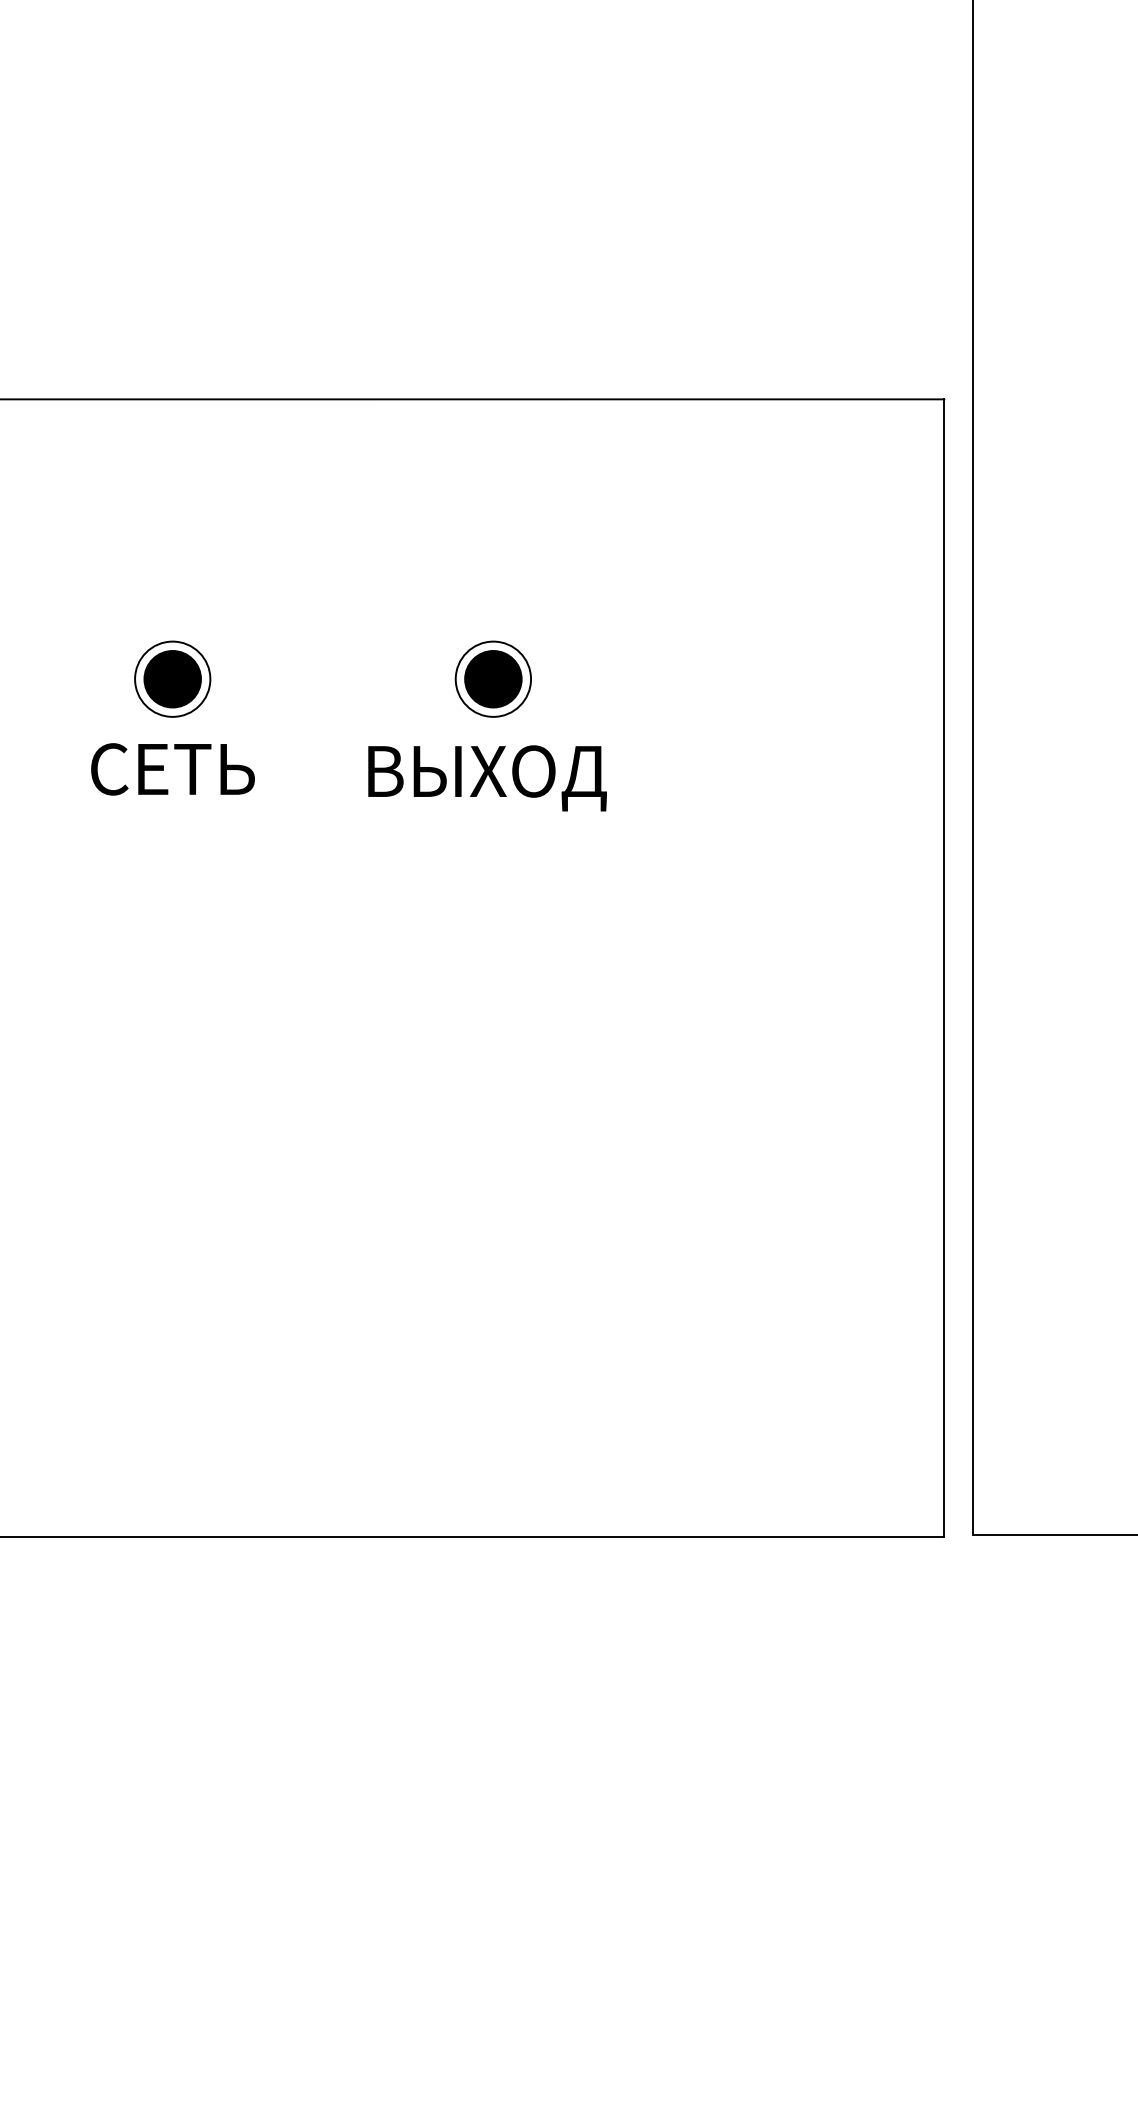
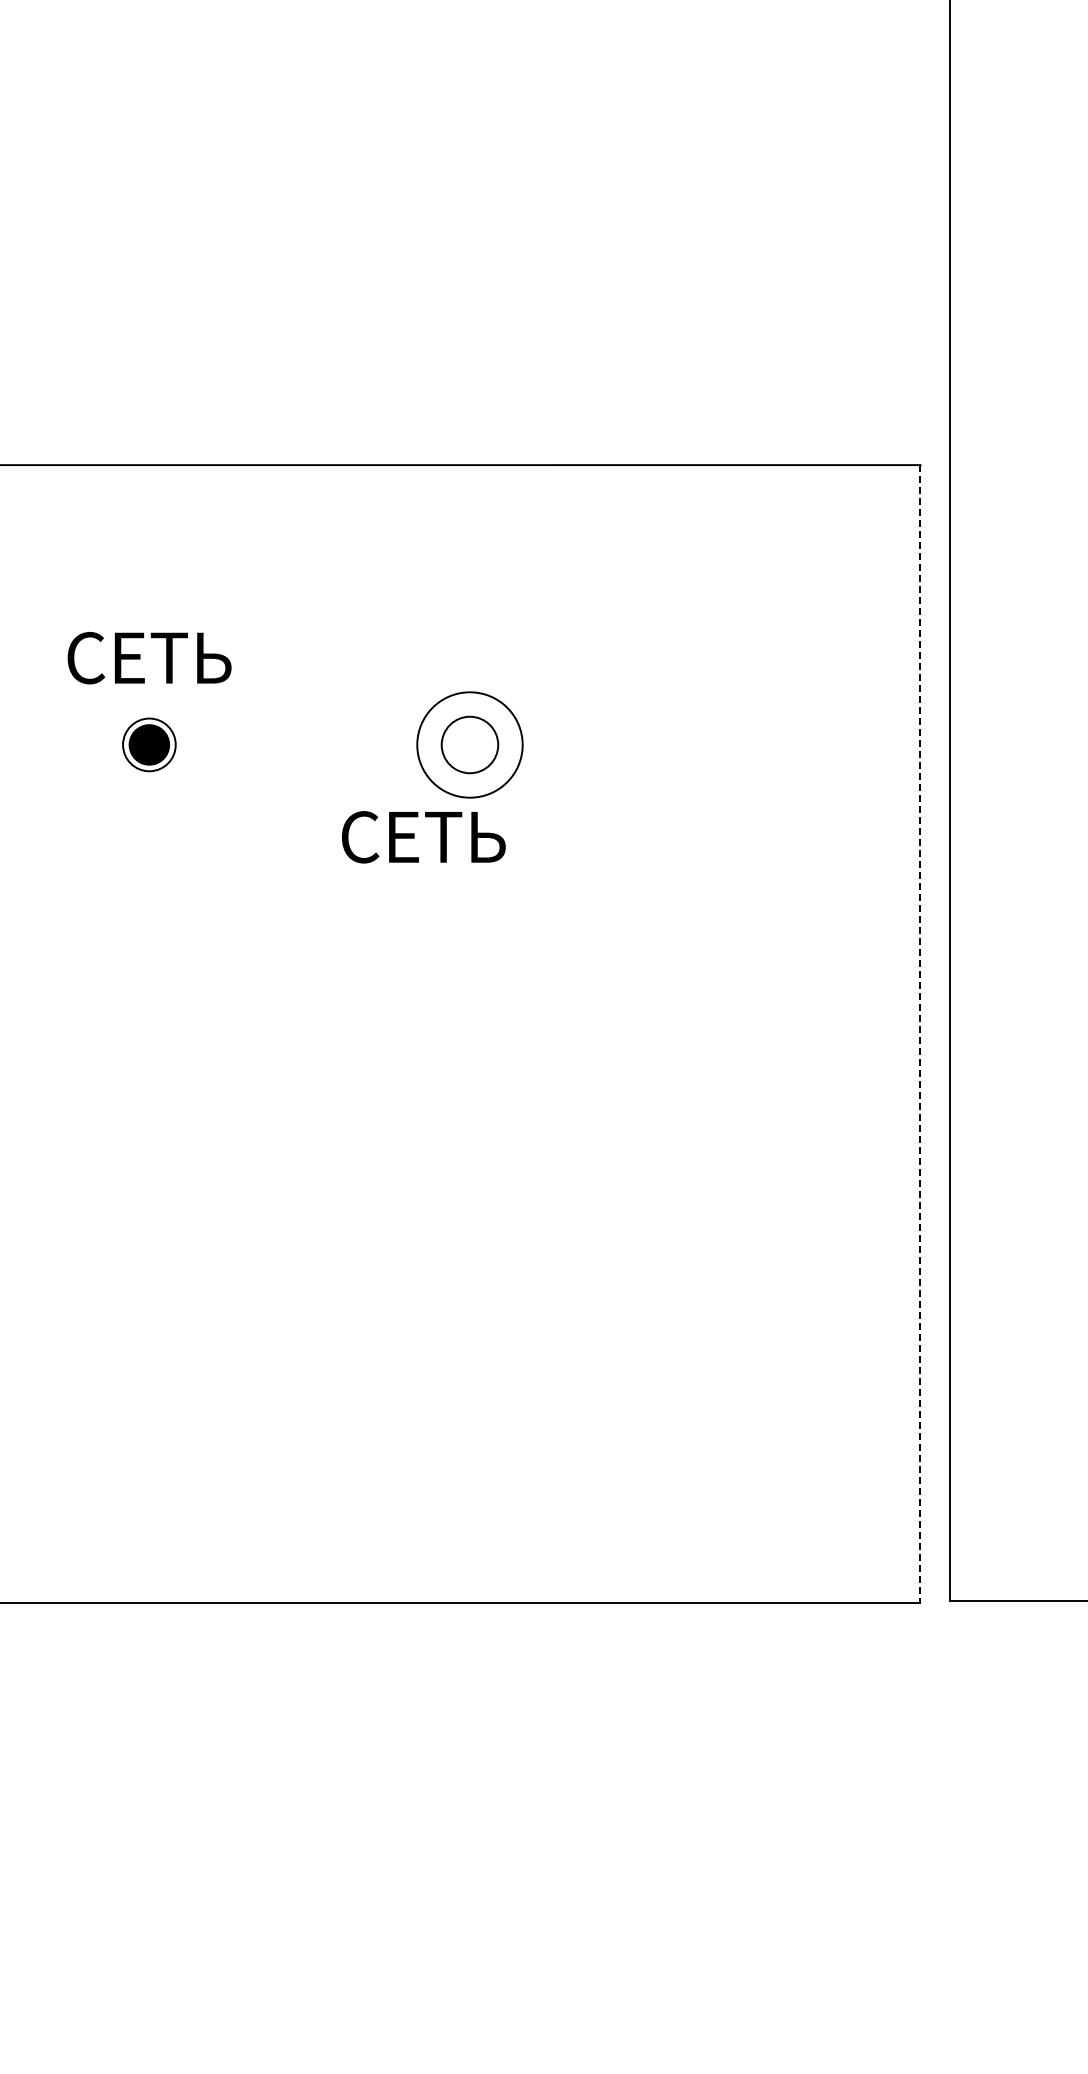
part: (172, 678) -> (149, 744), size x0.7
circle: (493, 678) -> (470, 744), size x1.4
fill: (493, 679) -> (470, 745), removed
text: (172, 769) -> (149, 658), moved
text: (485, 778) -> (462, 844), ВЫХОД -> СЕТЬ
line: (943, 968) -> (920, 1034), solid -> dashed

